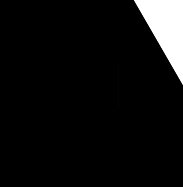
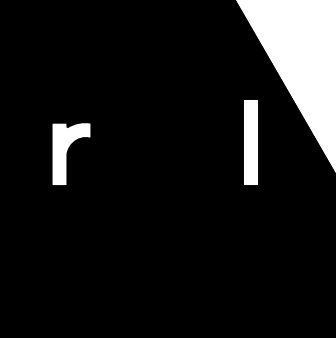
fill: (146, 85) -> (251, 142), removed
fill: (49, 91) -> (70, 153), removed

